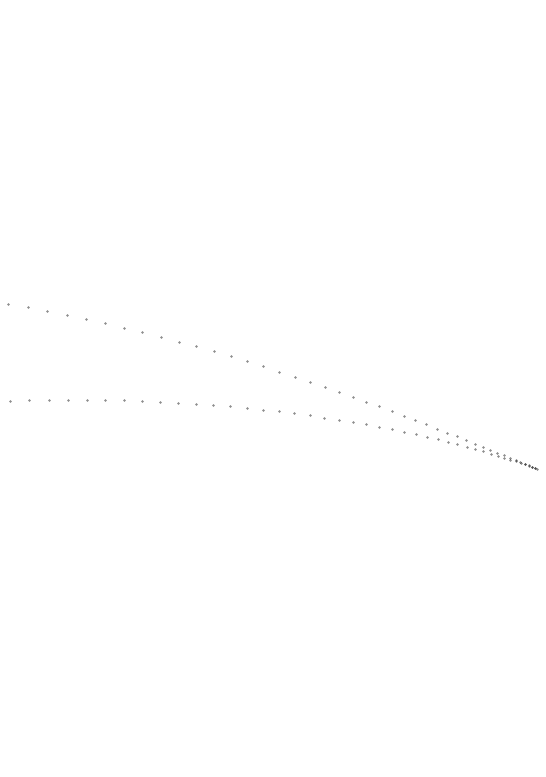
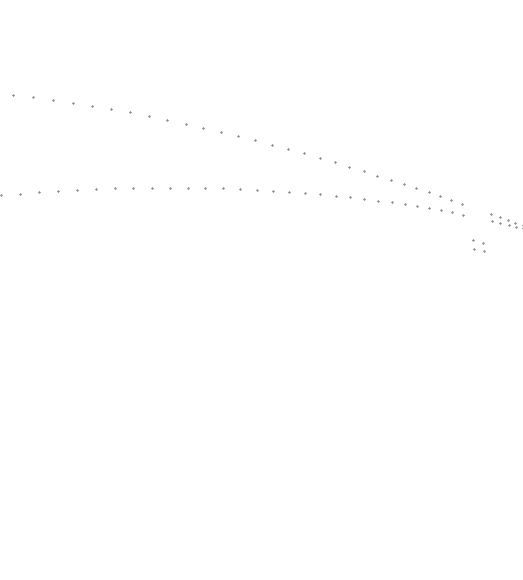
part: (452, 438) -> (478, 245), moved

